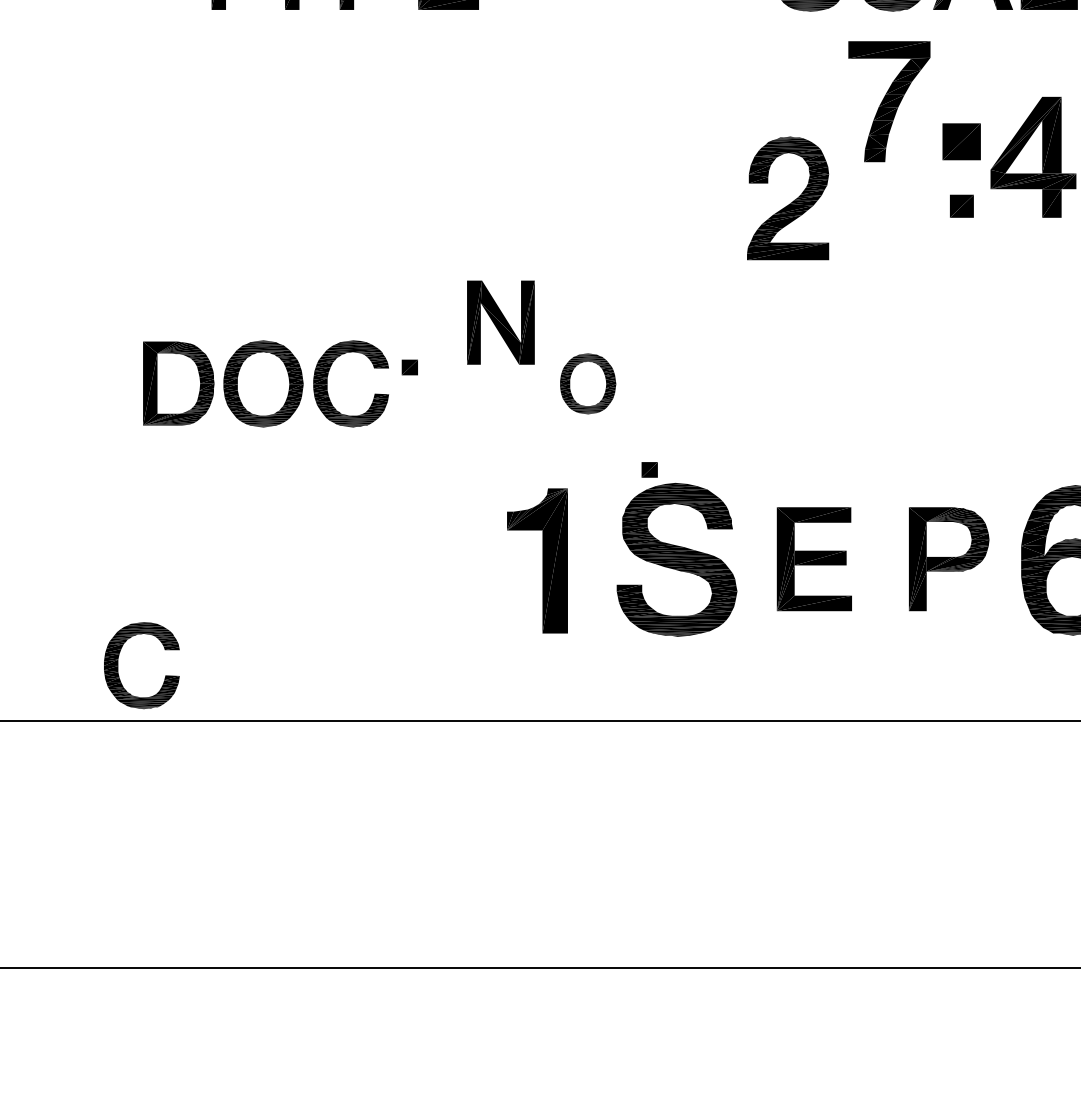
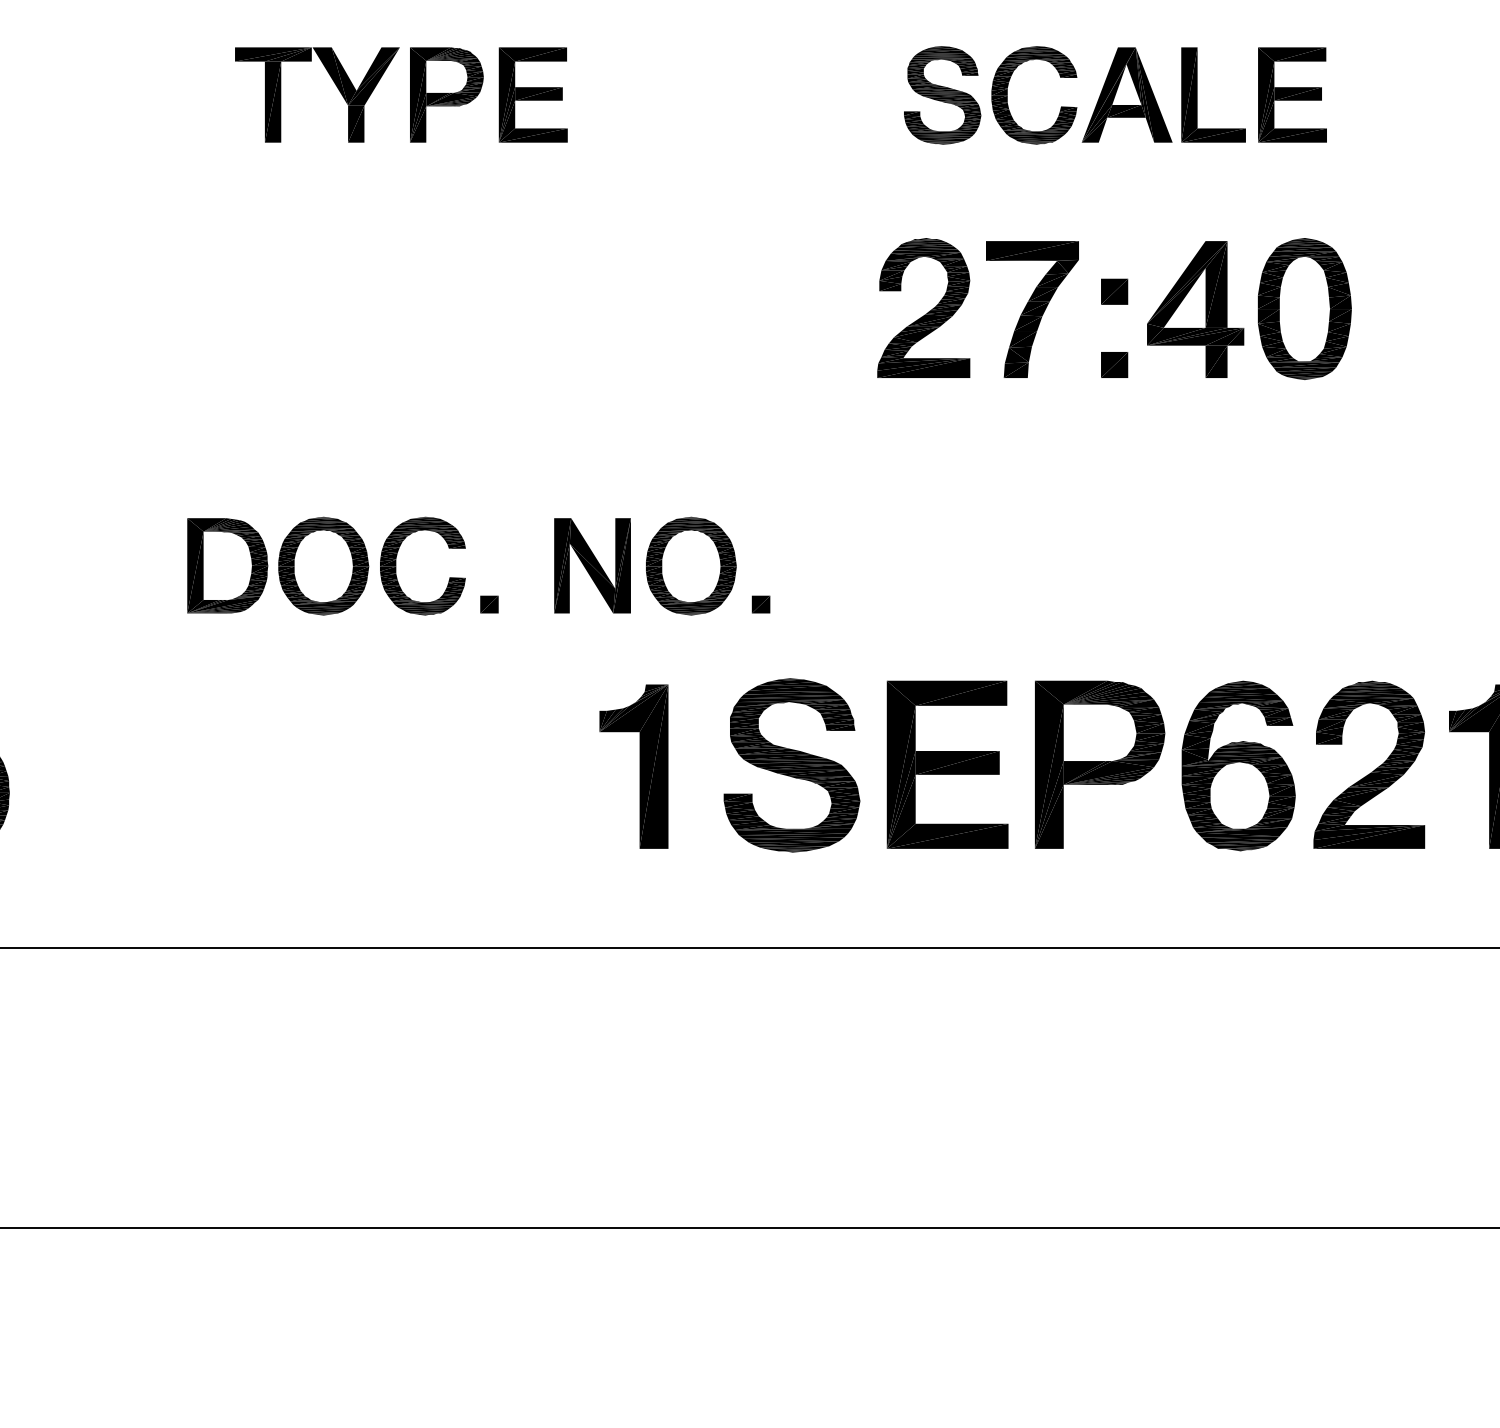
part: (889, 101) -> (1032, 309), moved
part: (961, 141) -> (1114, 291), size x0.62
part: (792, 201) -> (928, 311), moved
part: (500, 322) -> (592, 565), moved
part: (409, 367) -> (489, 604), moved
part: (588, 383) -> (691, 565), size x1.43
part: (649, 469) -> (760, 604), moved
part: (814, 559) -> (947, 764), size x1.43
part: (949, 559) -> (1100, 764), size x1.43
part: (118, 664) -> (159, 884), removed

